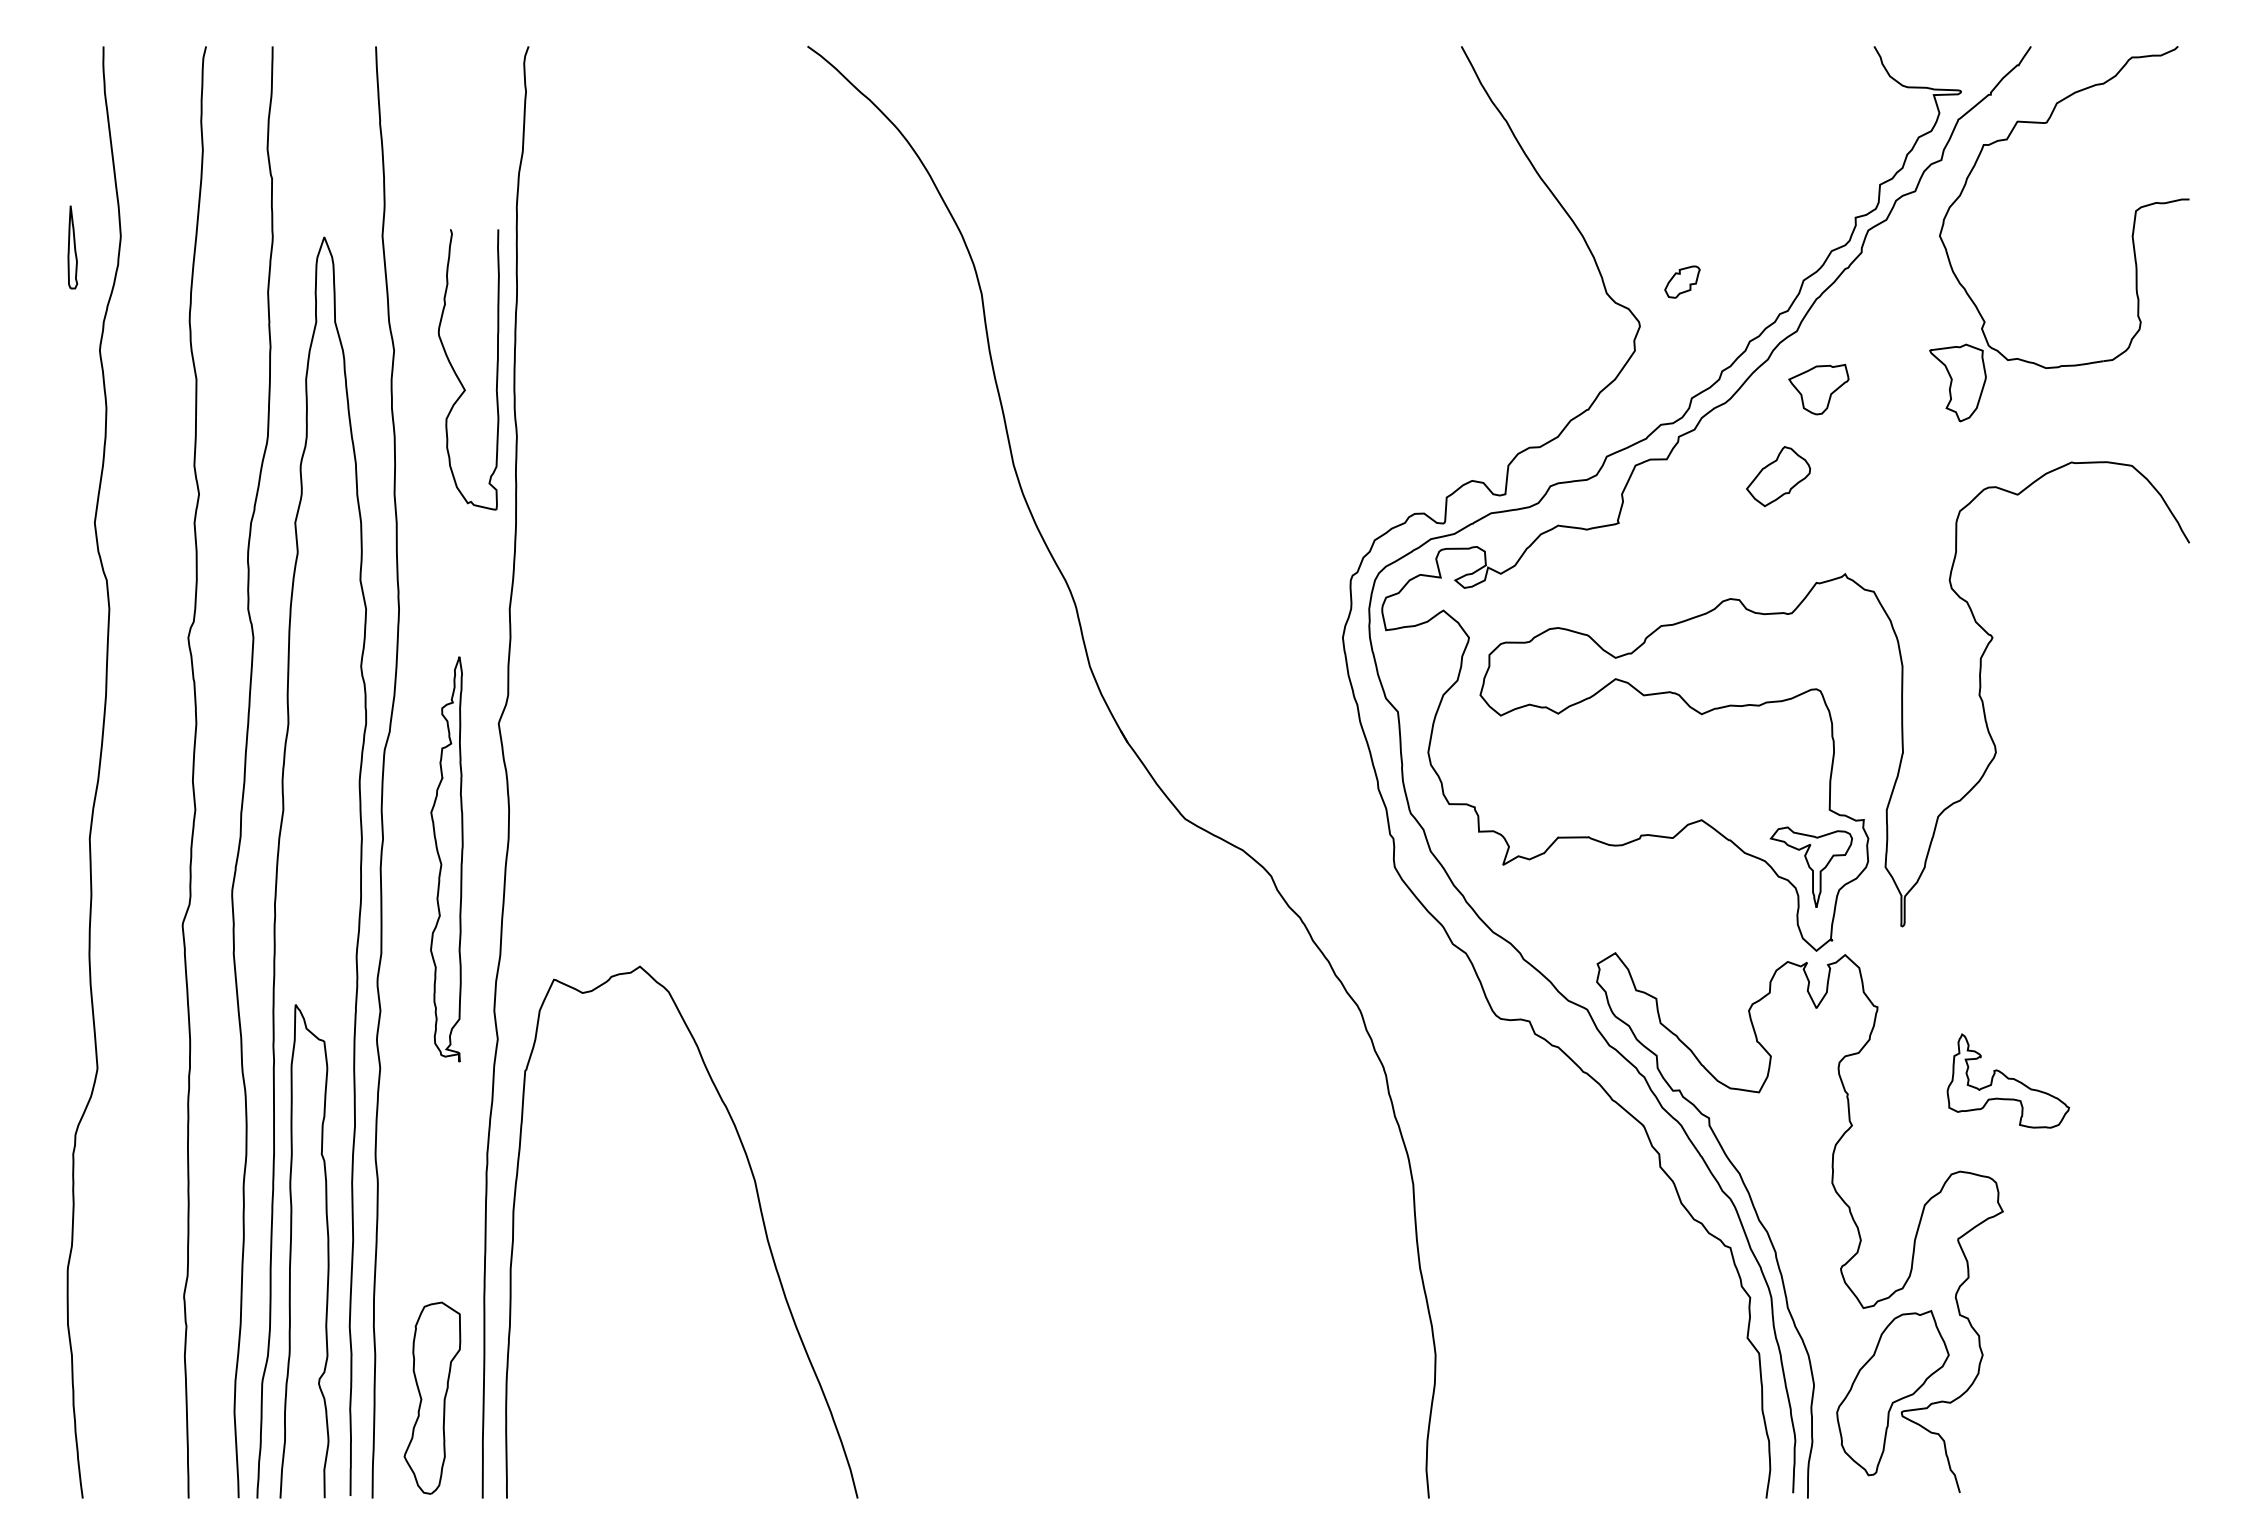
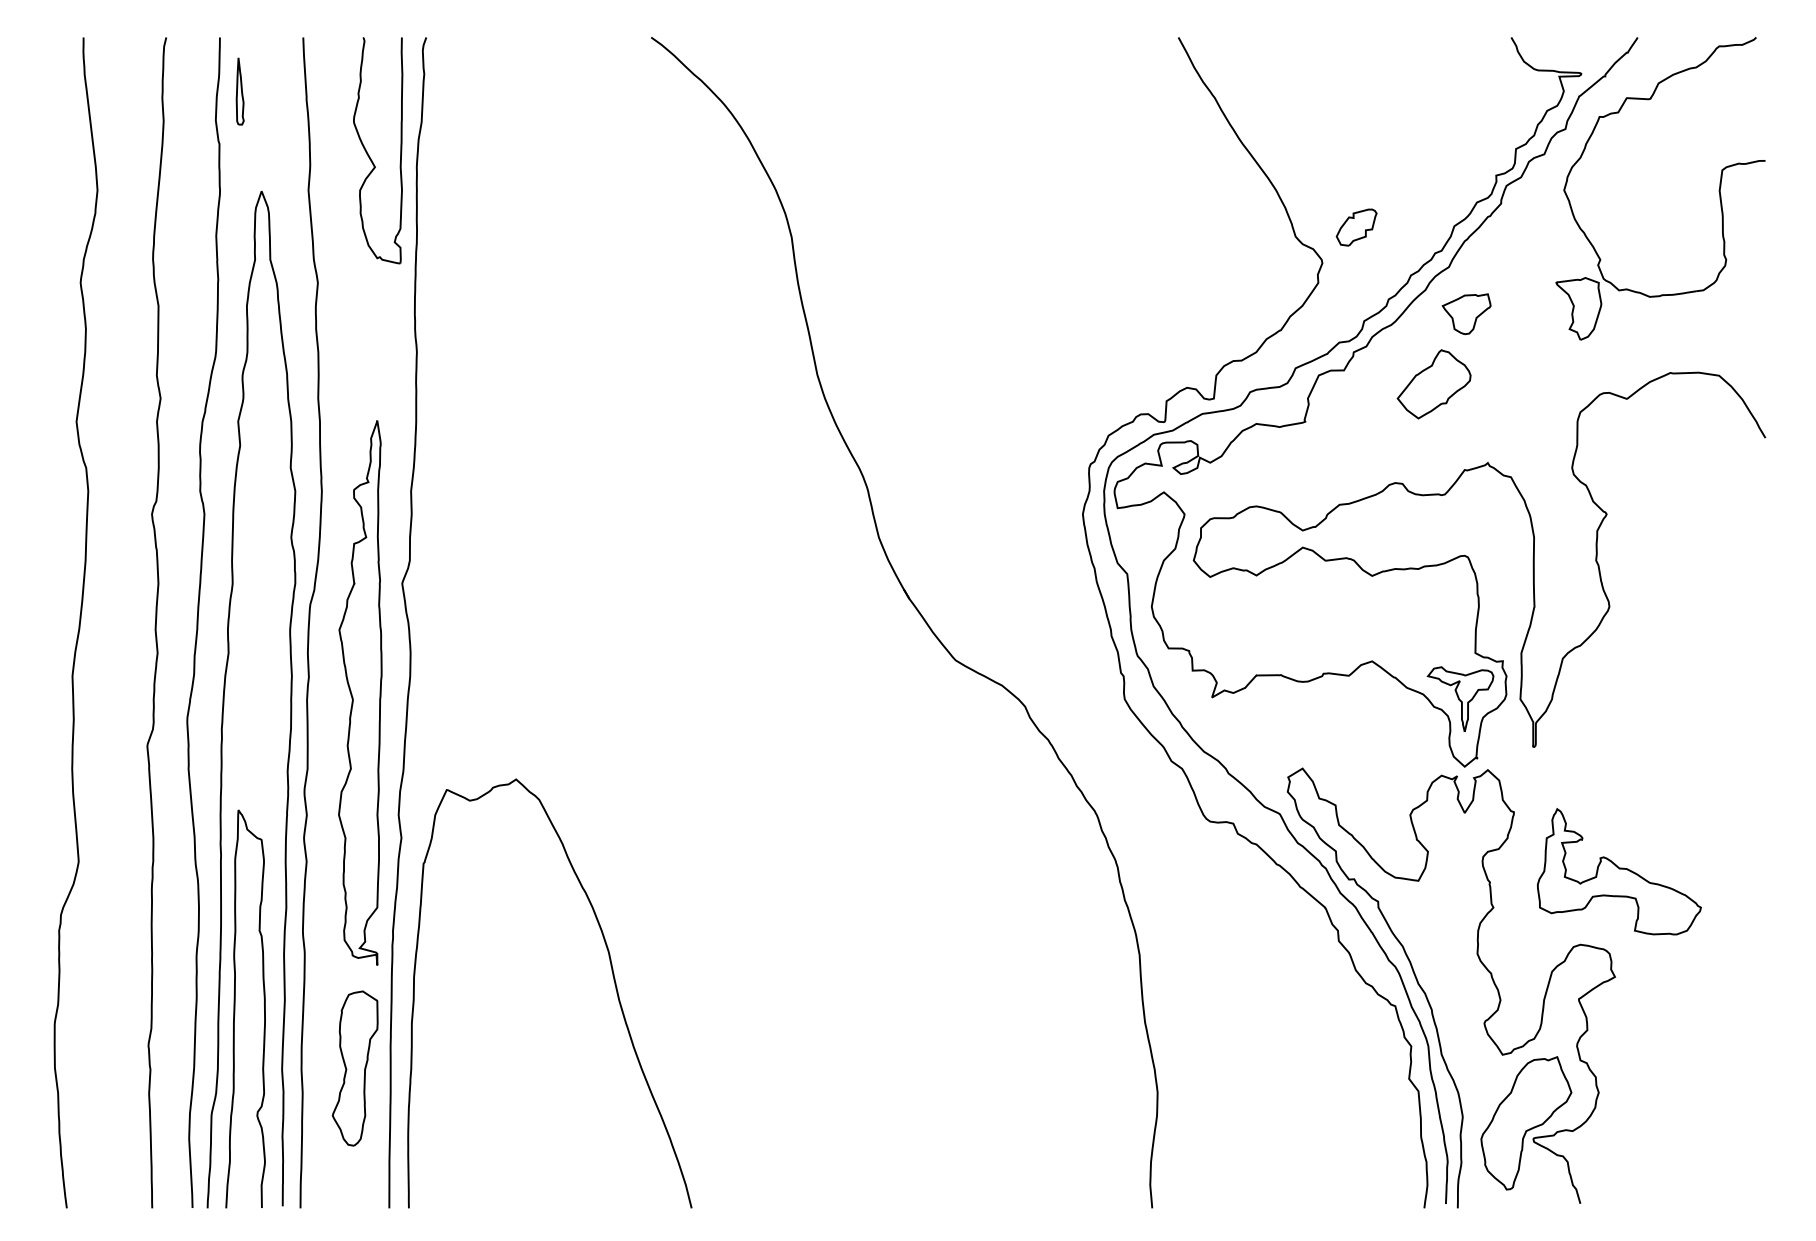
part: (72, 247) -> (239, 91), moved
part: (1682, 281) -> (1356, 227), size x1.43
part: (457, 374) -> (368, 154), moved
part: (1778, 476) -> (1434, 384), size x1.43
part: (446, 859) -> (360, 693), size x1.67
part: (2008, 1080) -> (1619, 871), size x1.67
part: (432, 1397) -> (355, 1067), moved

